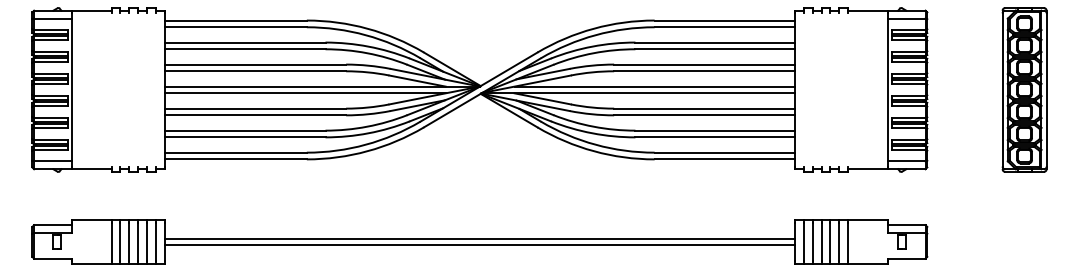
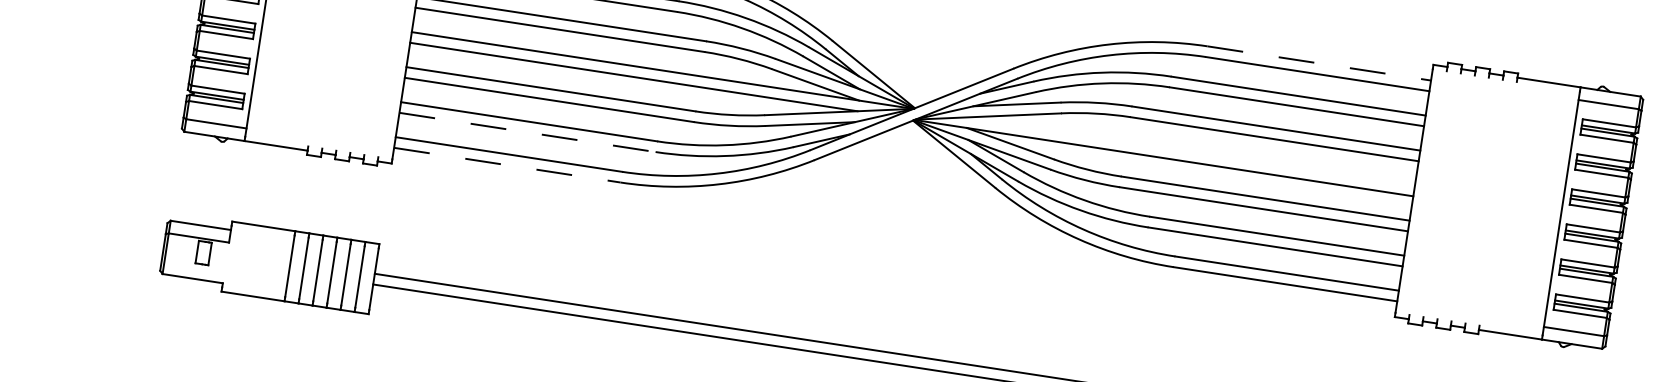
line: (725, 20) -> (1320, 63), solid -> dashed
line: (654, 86) -> (1191, 151), removed
line: (245, 137) -> (528, 132), solid -> dashed
line: (236, 159) -> (508, 165), solid -> dashed

